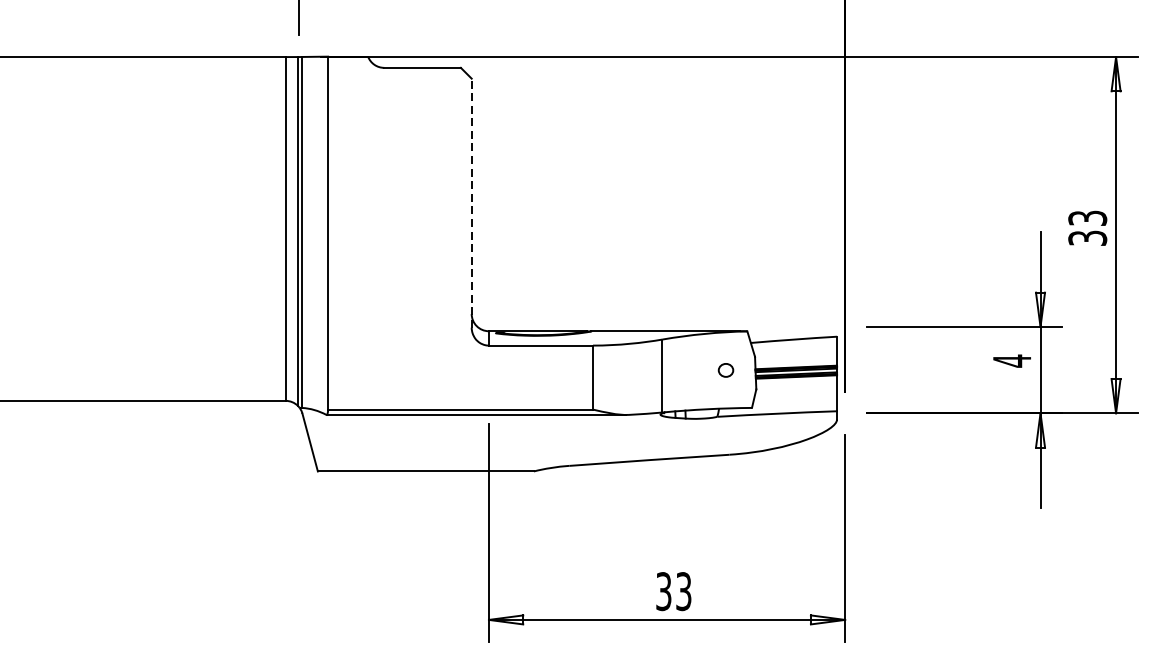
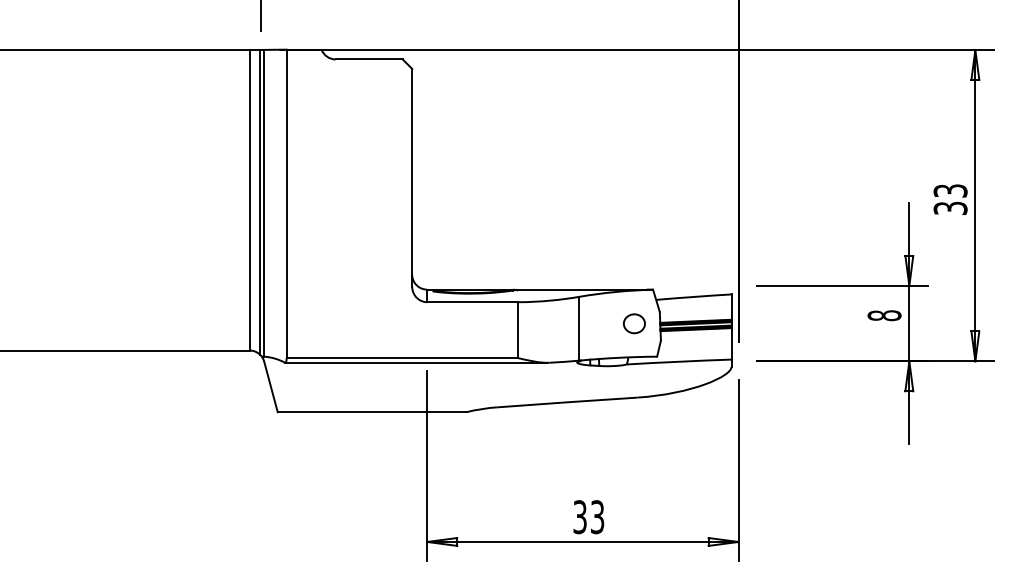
line: (472, 202) -> (412, 177), dashed -> solid
text: (1012, 360) -> (884, 315), 4 -> 8
part: (726, 369) -> (634, 323), size x1.67

